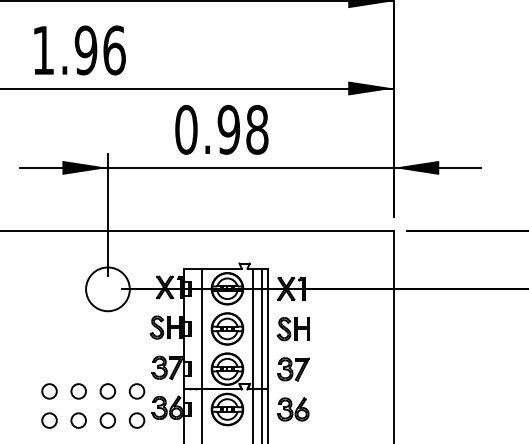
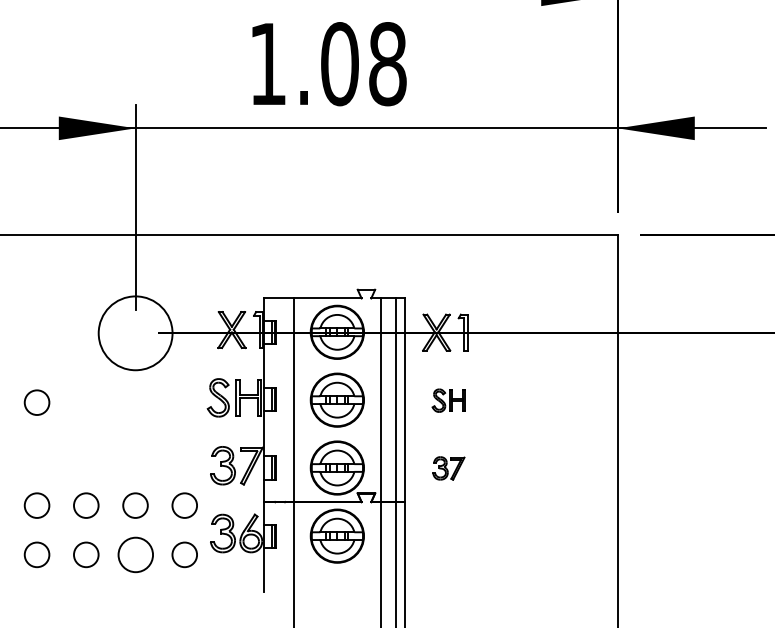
text: (207, 129) -> (303, 63), 0.98 -> 1.08
part: (292, 329) -> (447, 401), size x0.6
circle: (49, 330) -> (36, 402), added
part: (293, 369) -> (448, 468), size x0.6
part: (293, 409) -> (448, 536), removed
circle: (107, 420) -> (134, 554), size x1.4

